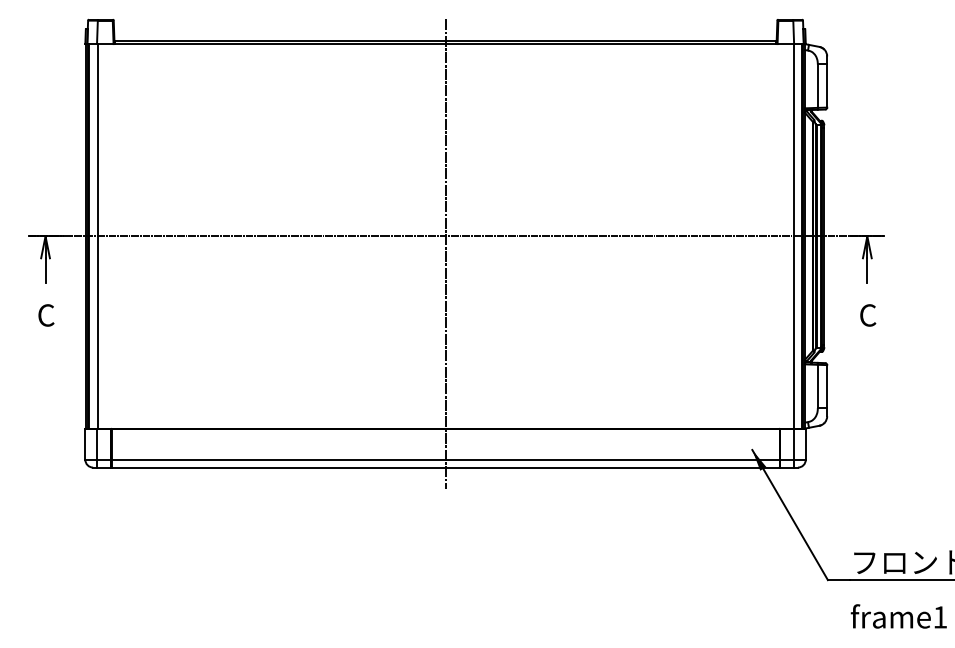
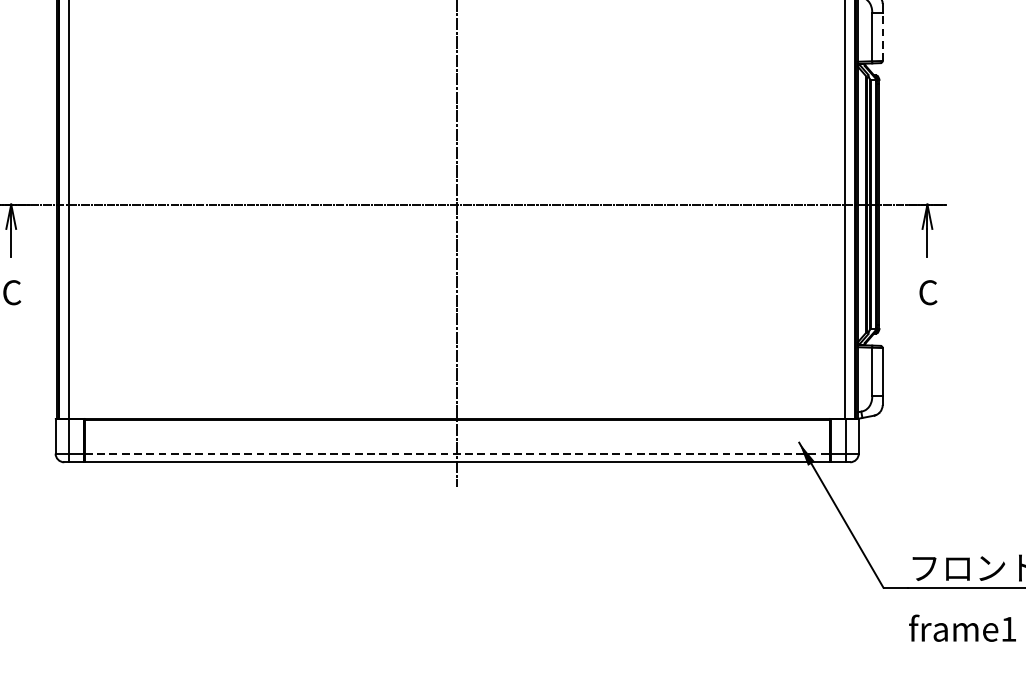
line: (827, 86) -> (883, 37), solid -> dashed
line: (445, 459) -> (457, 453), solid -> dashed

